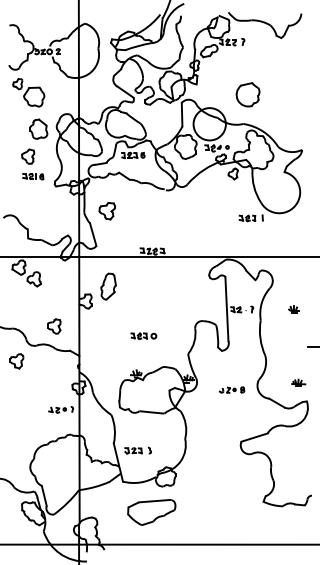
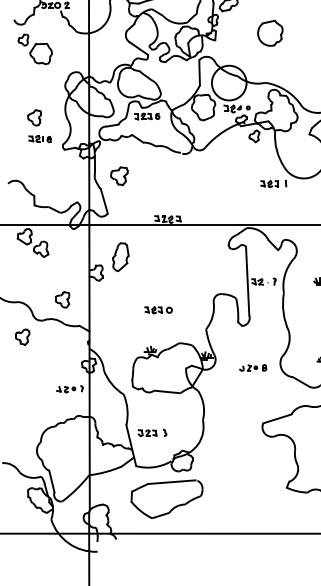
part: (247, 94) -> (269, 32), moved
part: (38, 128) -> (45, 87), removed
part: (151, 512) -> (166, 499), size x1.4

